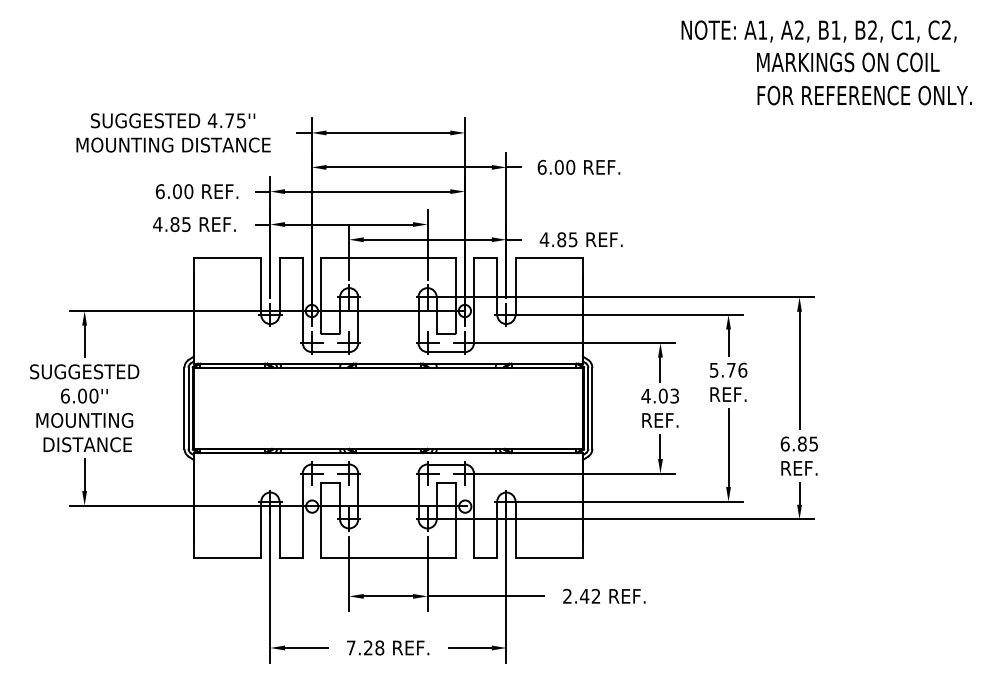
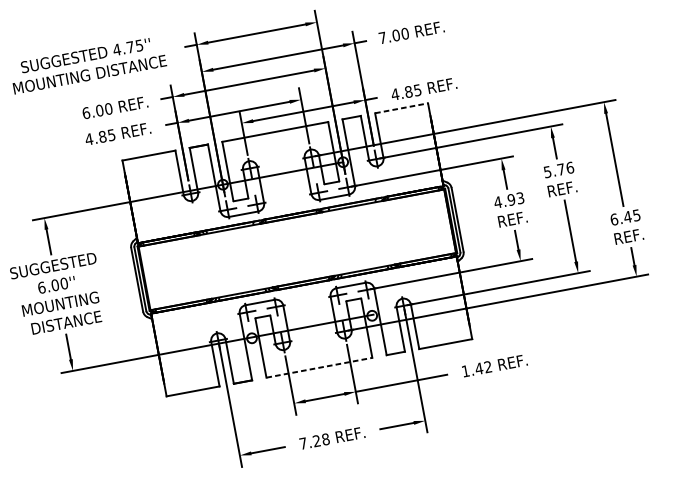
text: (541, 166) -> (382, 37), 6.00 -> 7.00
line: (549, 258) -> (401, 108), solid -> dashed
text: (662, 396) -> (510, 200), 4.03 -> 4.93
text: (802, 443) -> (627, 216), 6.85 -> 6.45
line: (388, 558) -> (319, 367), solid -> dashed
text: (567, 595) -> (465, 370), 2.42 -> 1.42

